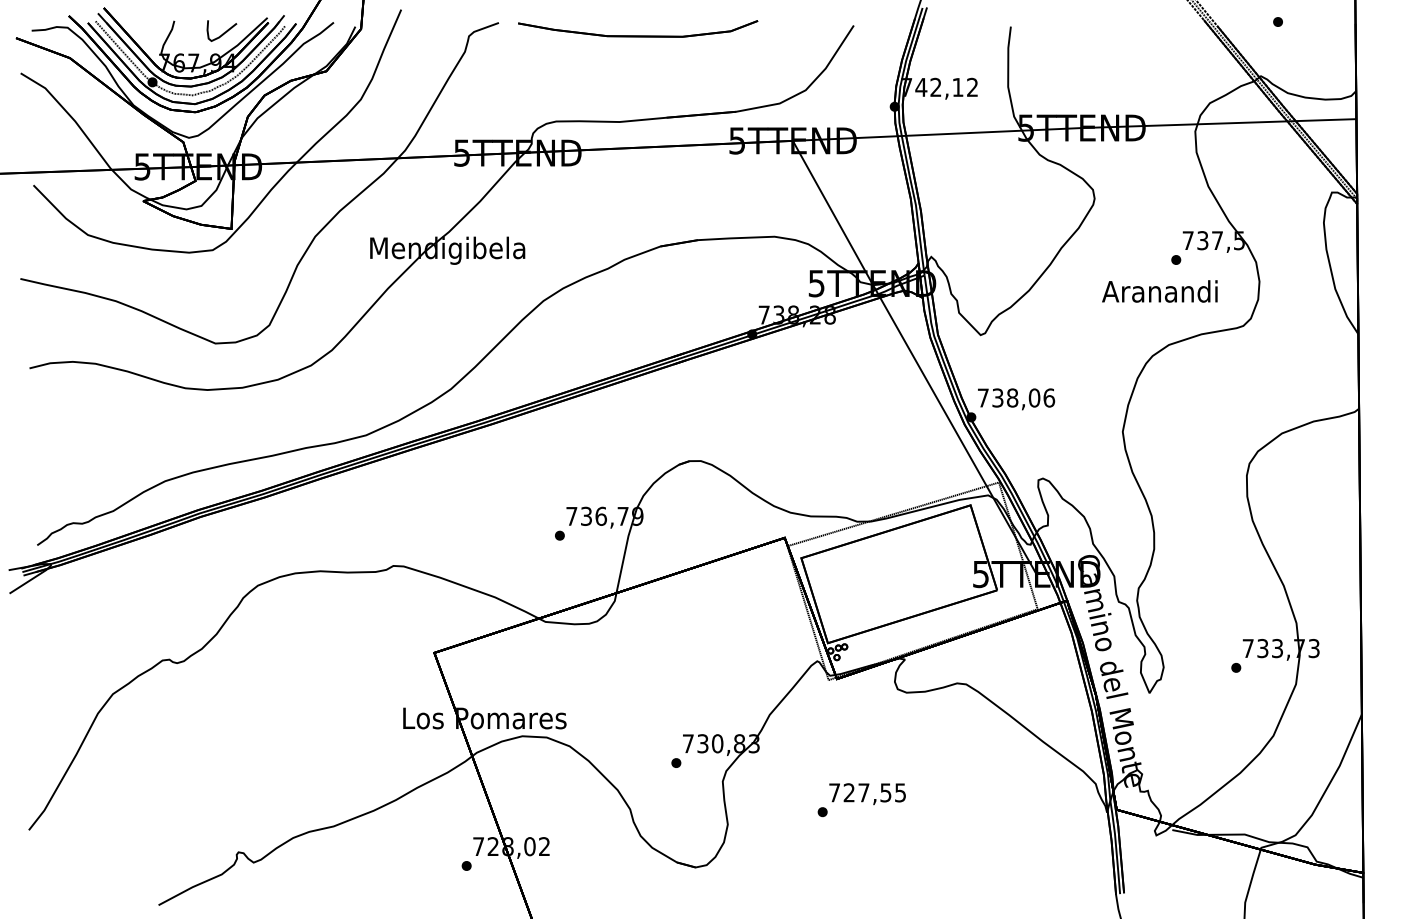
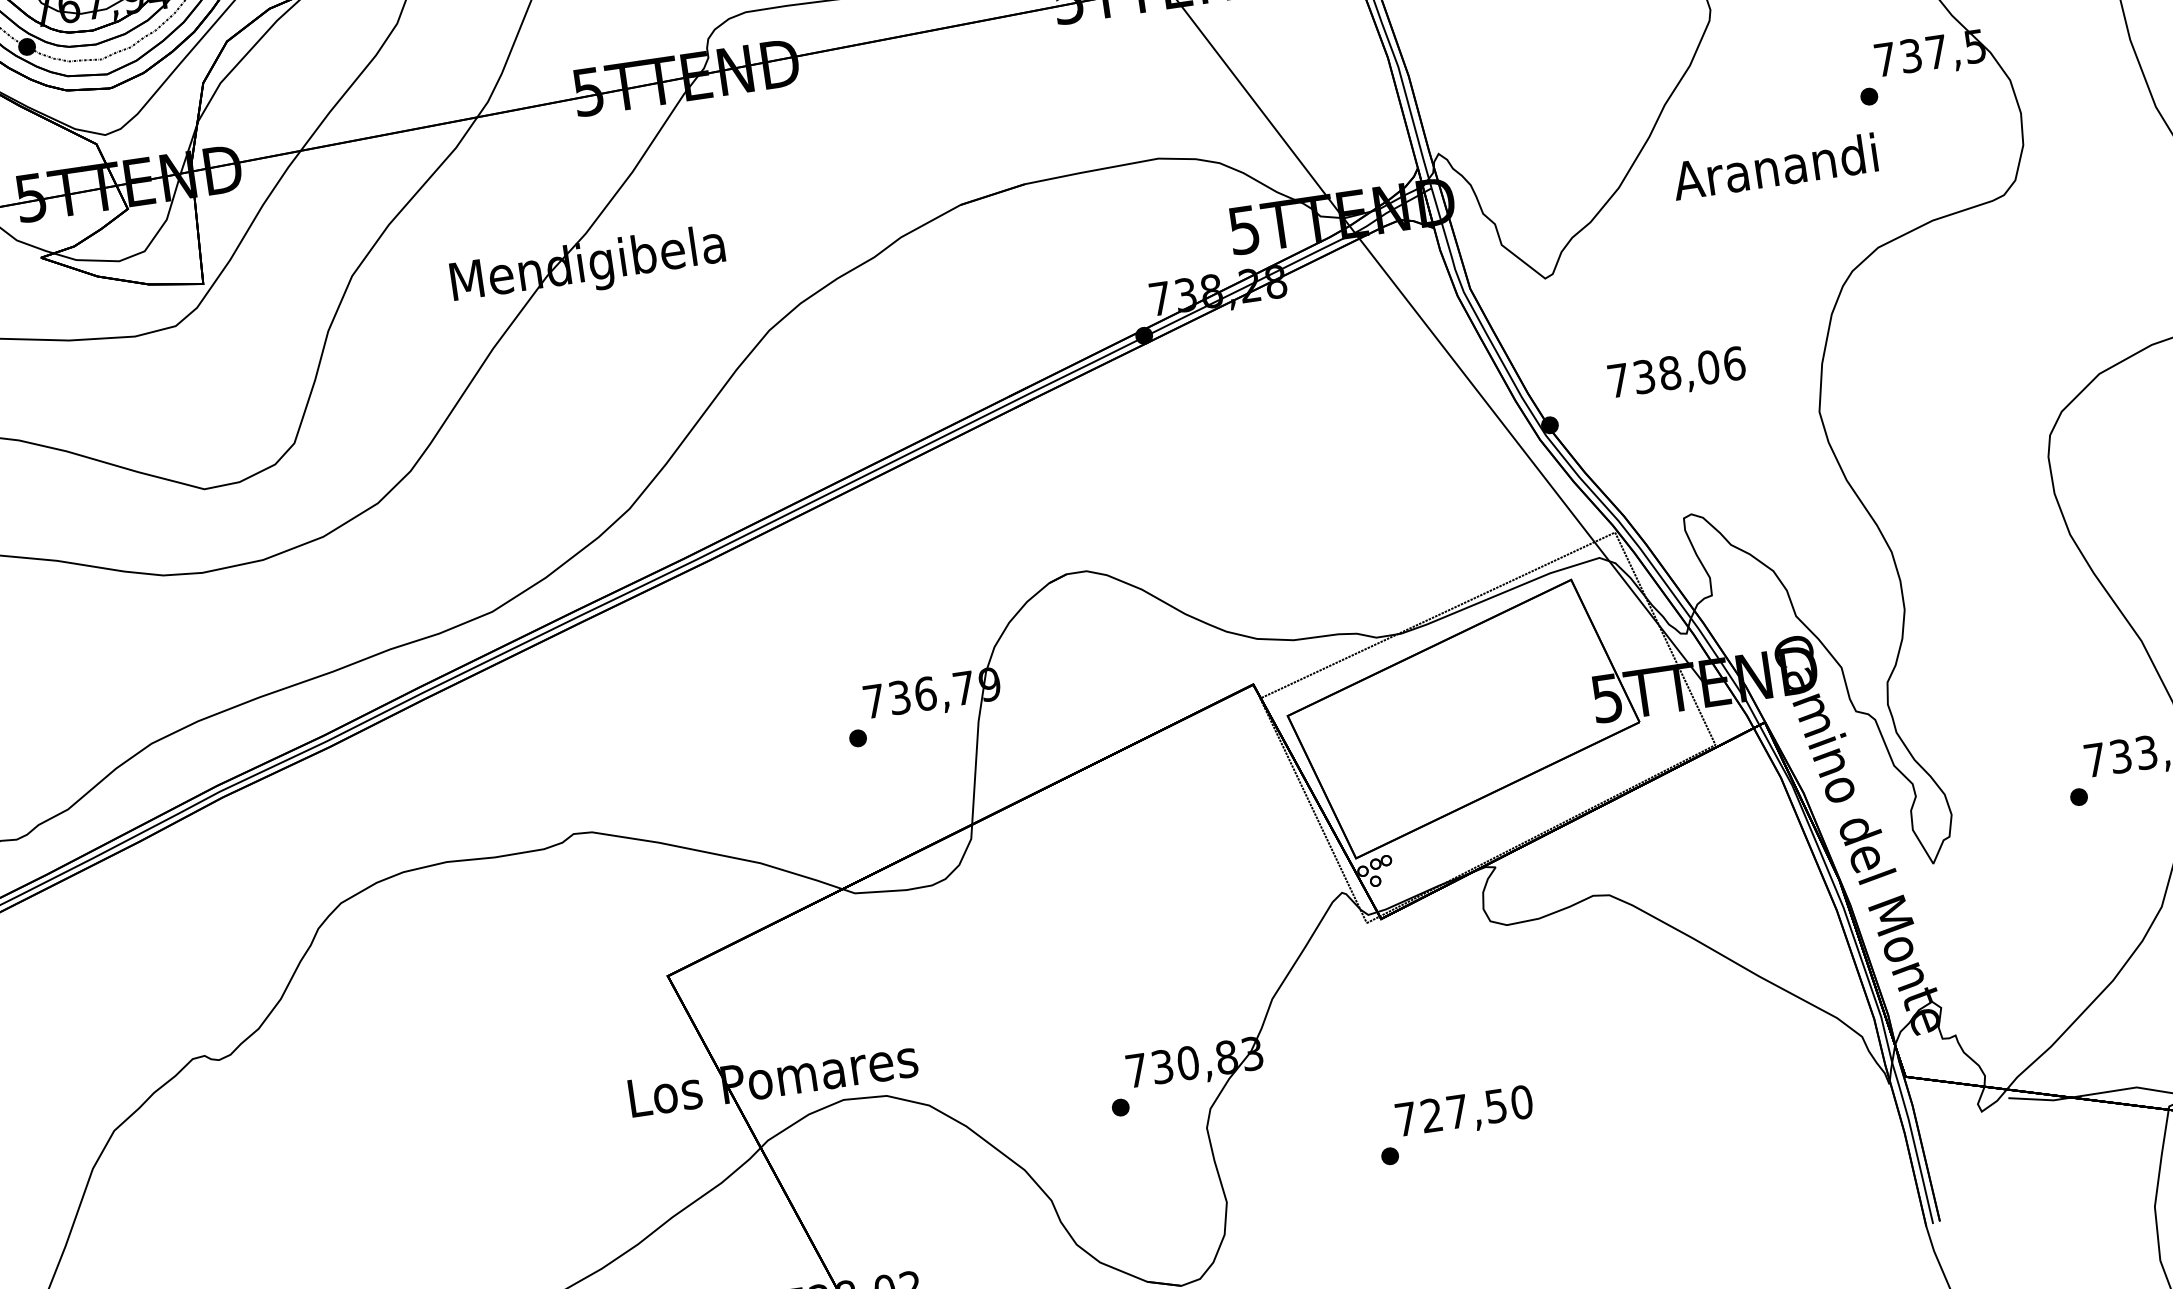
text: (1159, 291) -> (1774, 166), moved
text: (1016, 399) -> (1677, 374), moved
text: (900, 792) -> (1521, 1101), 727,55 -> 727,50

